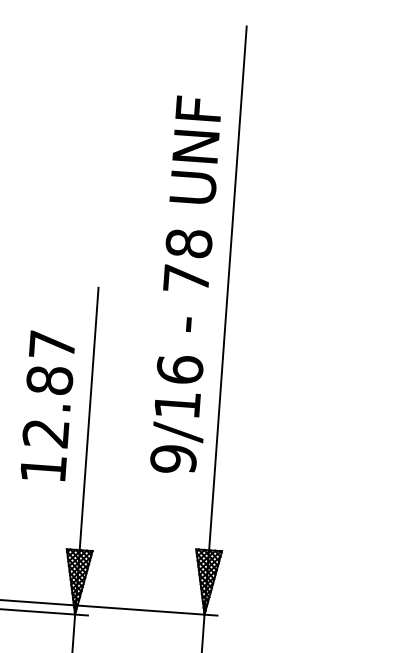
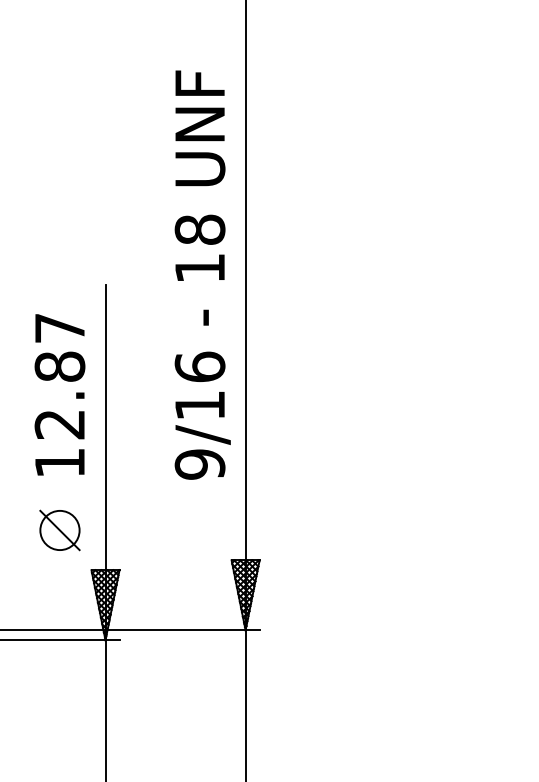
text: (185, 279) -> (199, 268), 78 -> 18
text: (47, 405) -> (59, 394), moved
part: (40, 510) -> (59, 530), added

